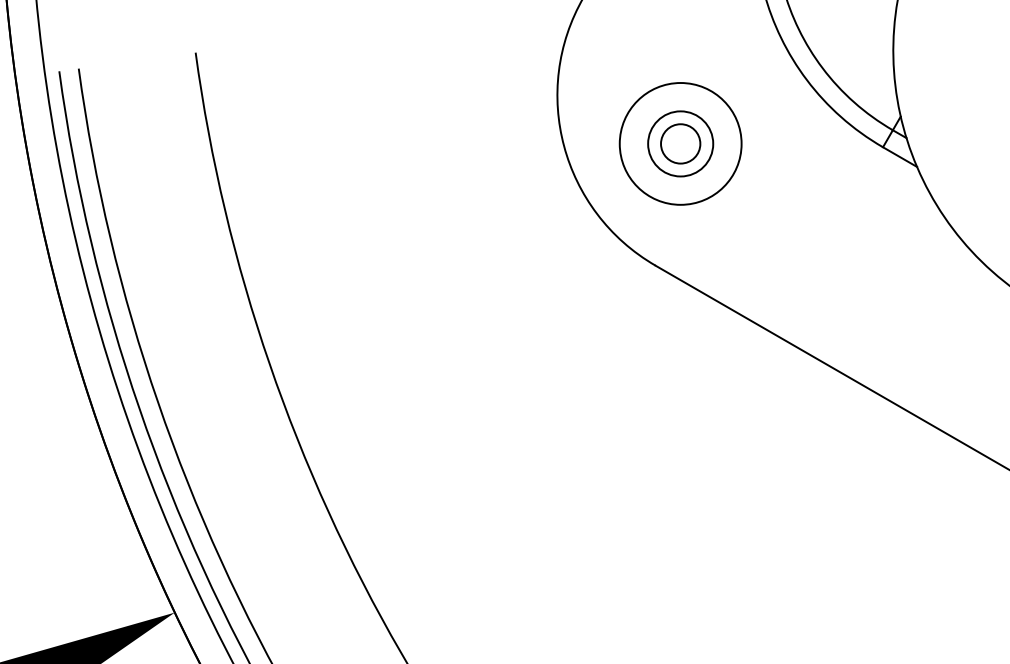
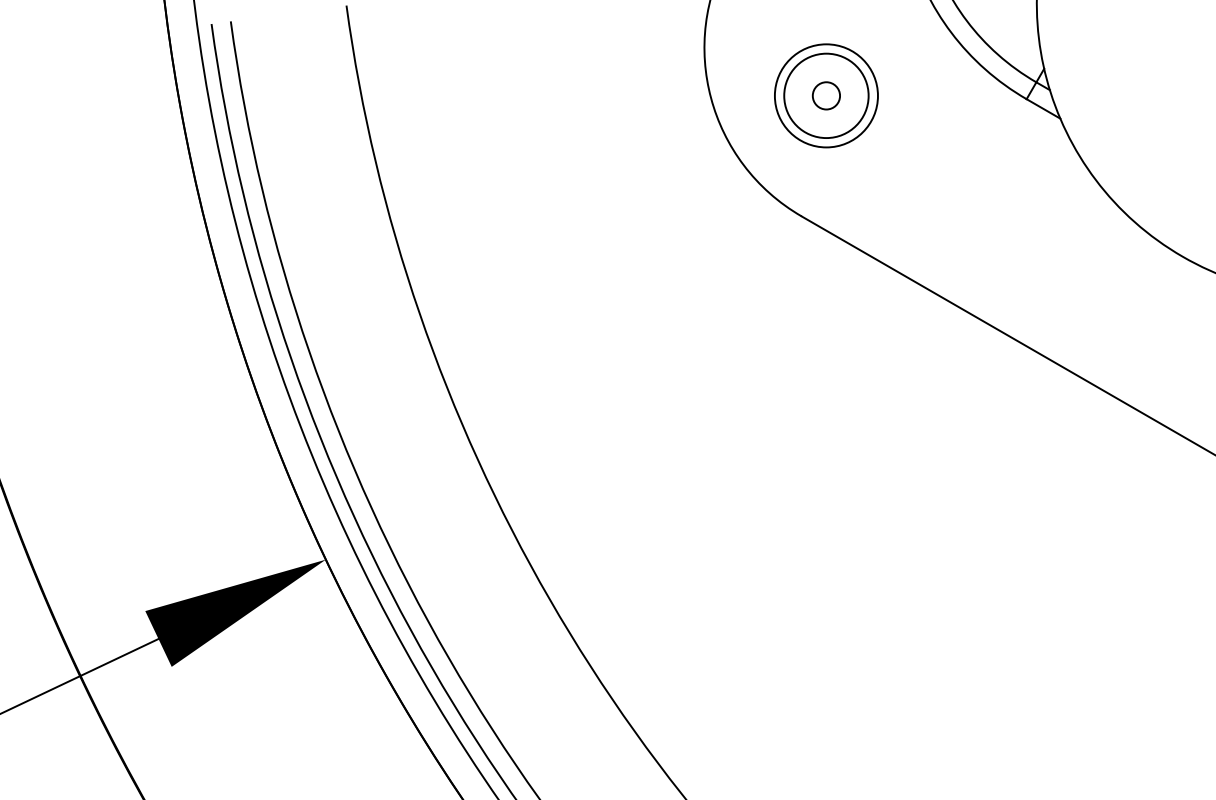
circle: (679, 143) -> (825, 95), size x0.7
circle: (680, 143) -> (826, 95), size x0.7
circle: (680, 143) -> (826, 95), size x1.6

